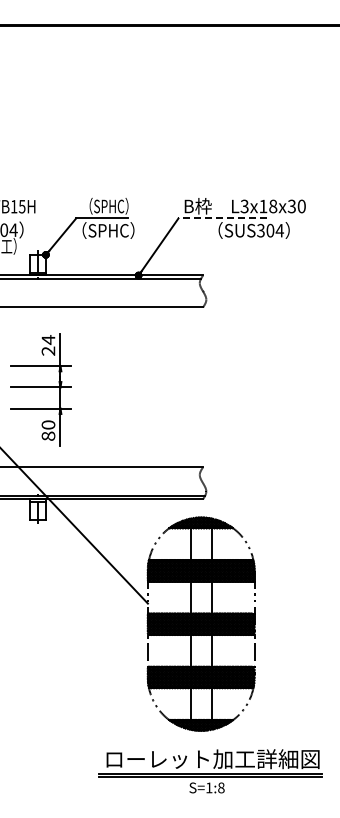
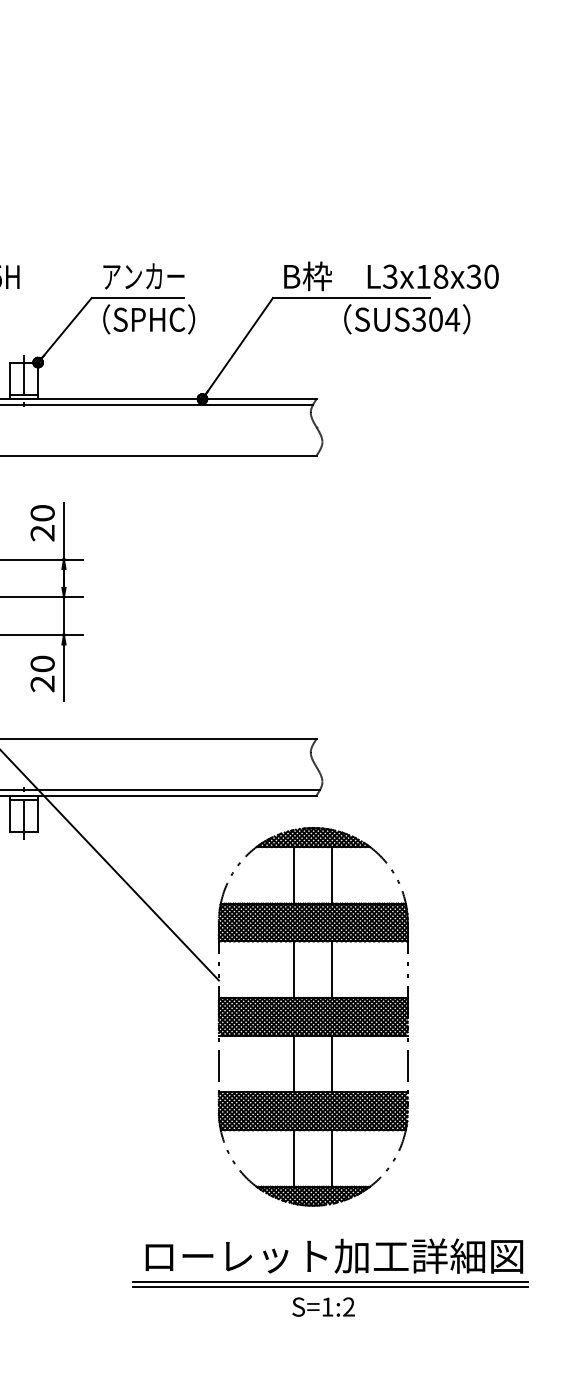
text: (105, 205) -> (143, 275), （SPHC） -> アンカー
line: (222, 218) -> (351, 298), dashed -> solid
text: (48, 340) -> (42, 514), 24 -> 20
text: (48, 435) -> (42, 682), 80 -> 20
text: (221, 787) -> (349, 1306), S=1:8 -> S=1:2

